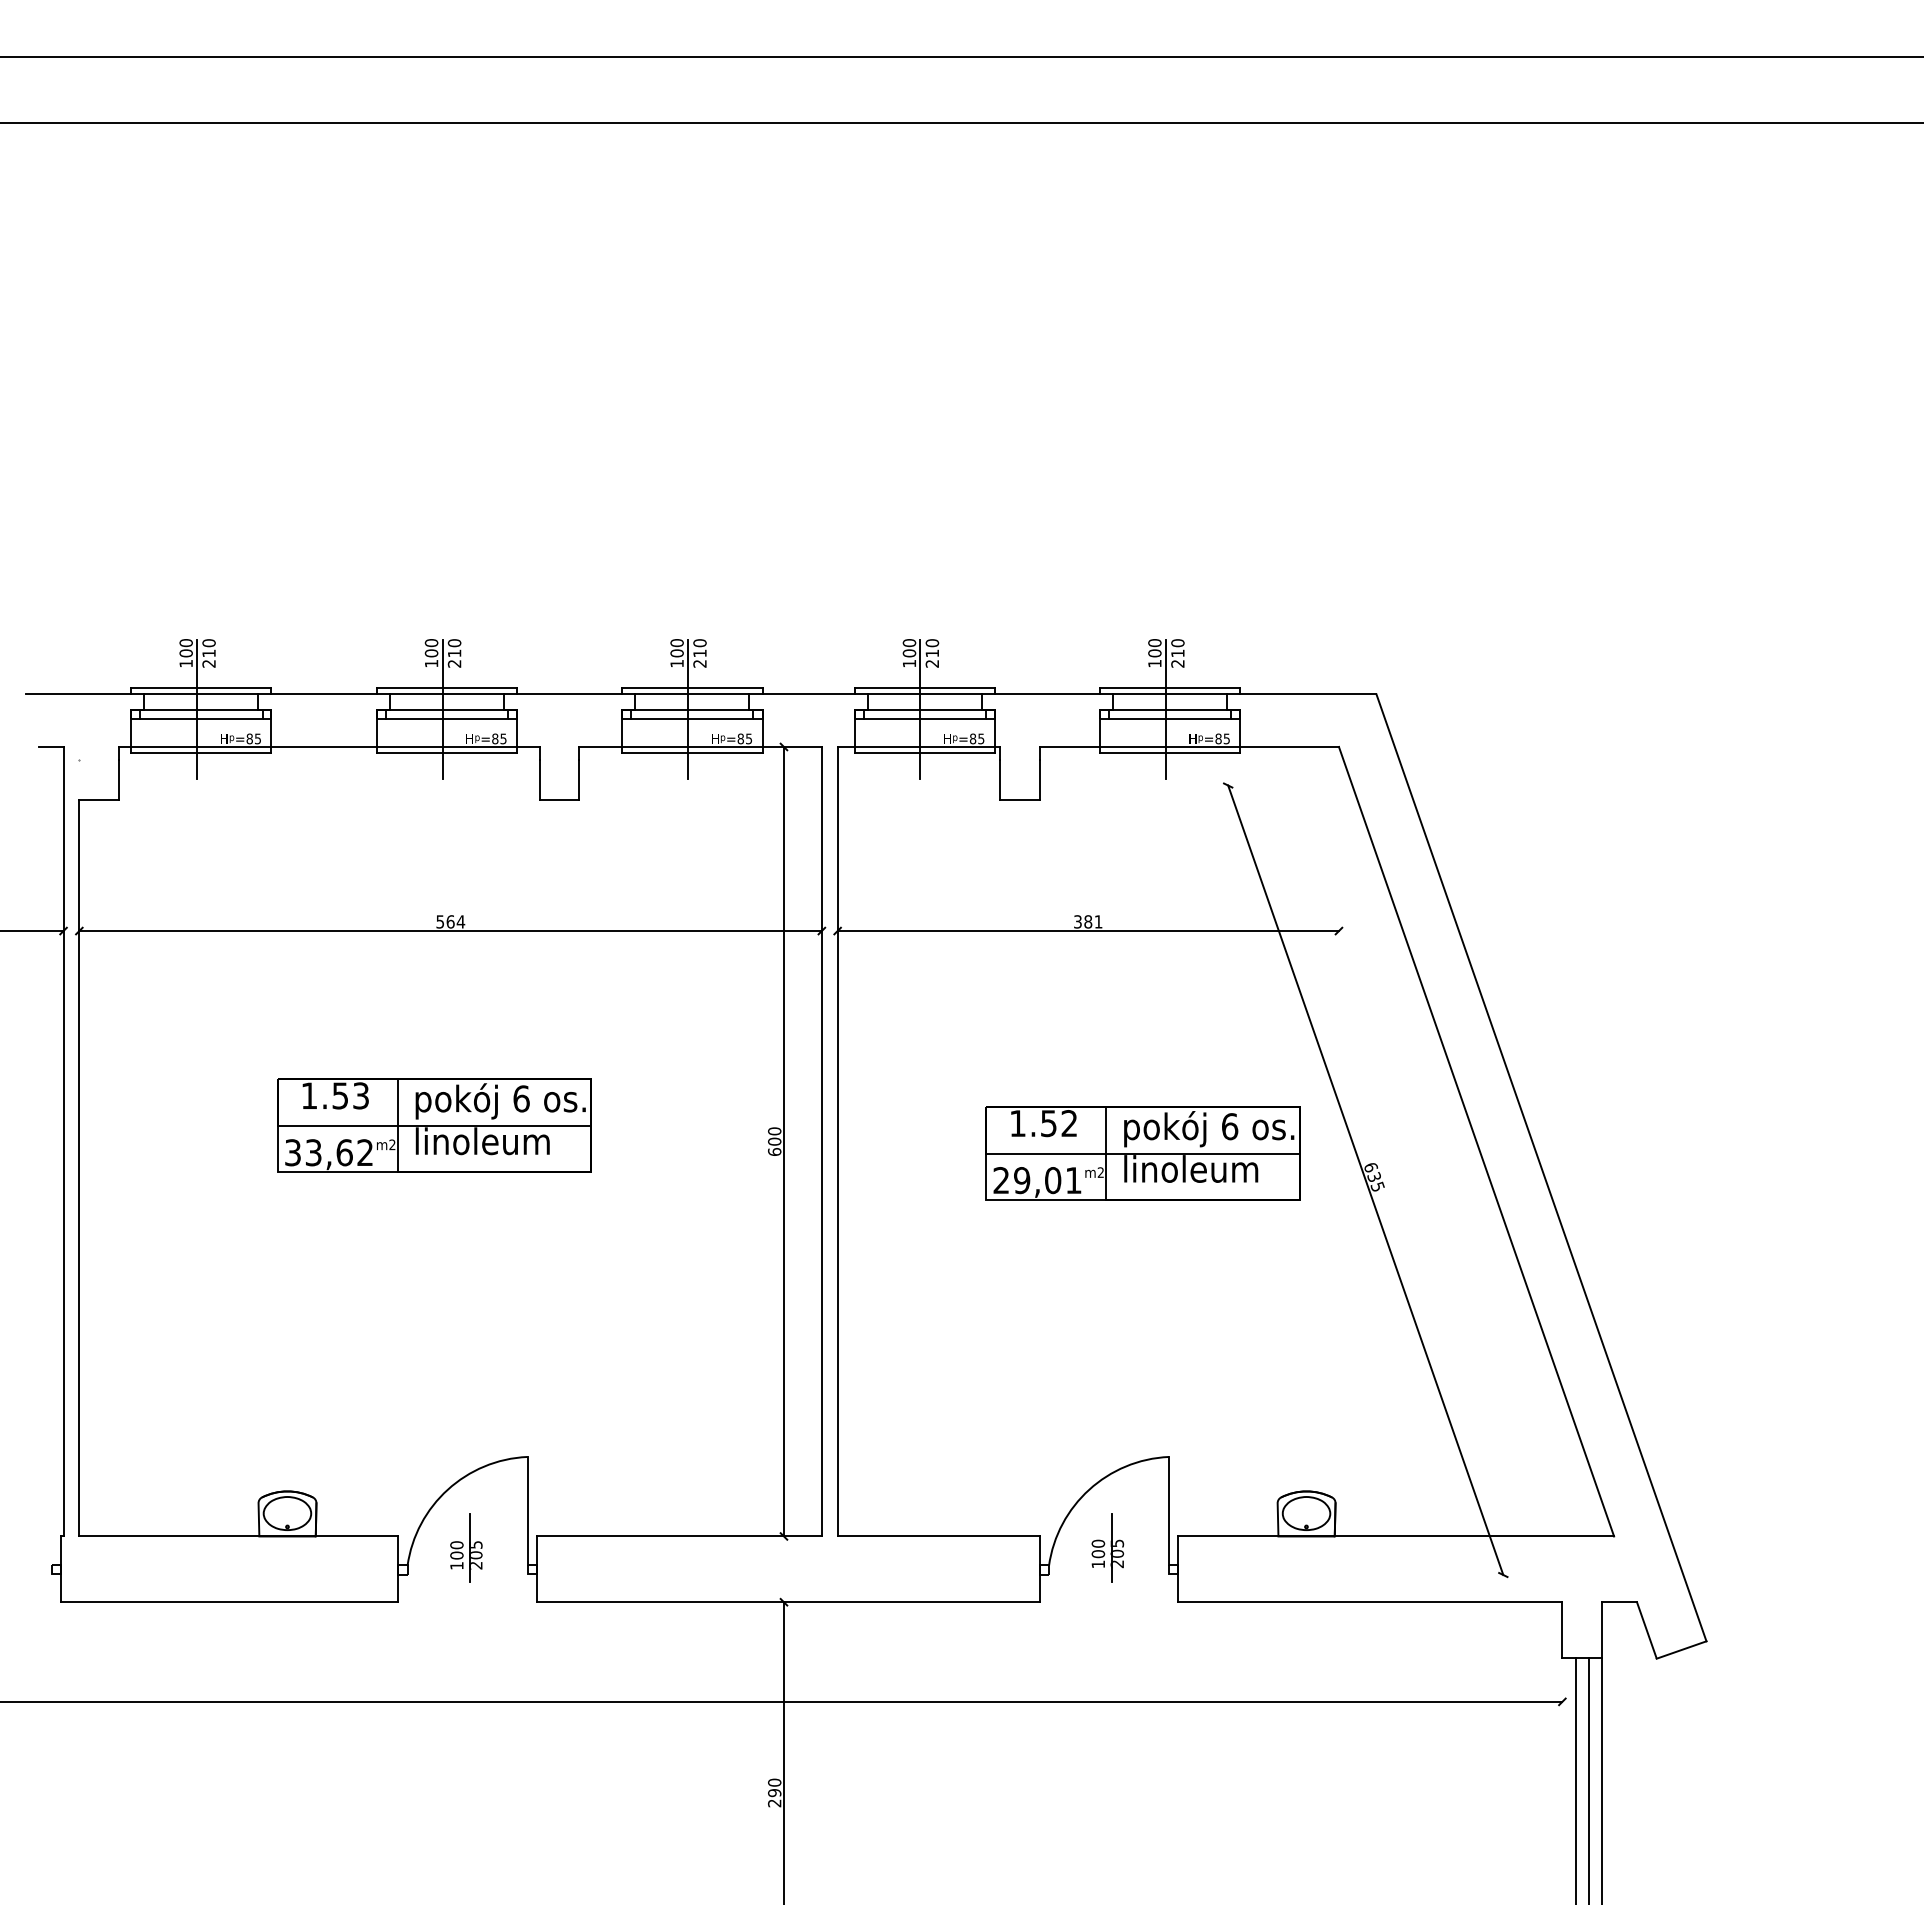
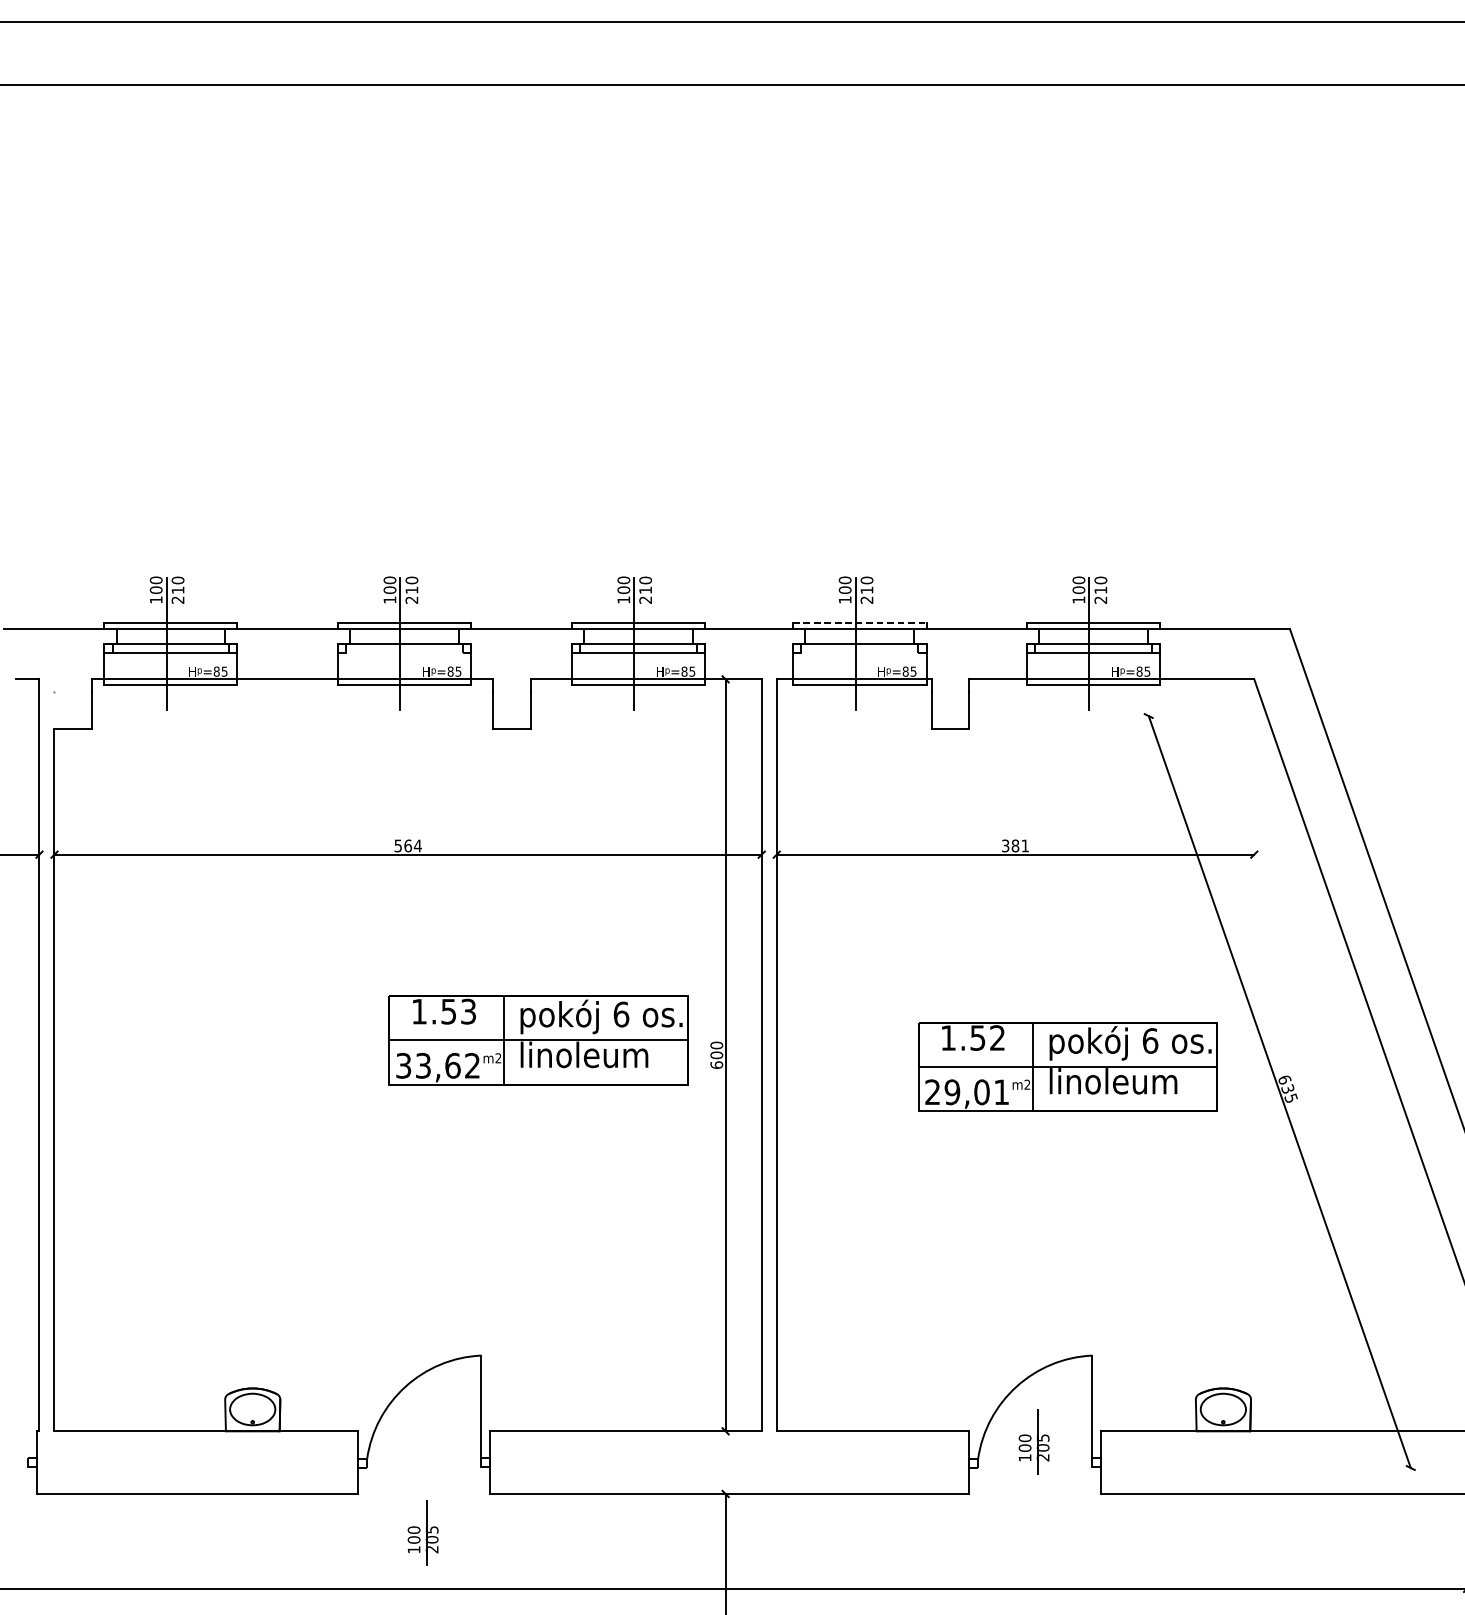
line: (925, 688) -> (860, 623), solid -> dashed
line: (446, 719) -> (404, 653), removed
line: (924, 719) -> (859, 653), removed
part: (434, 1125) -> (538, 1039), moved
part: (466, 1547) -> (423, 1532), moved

